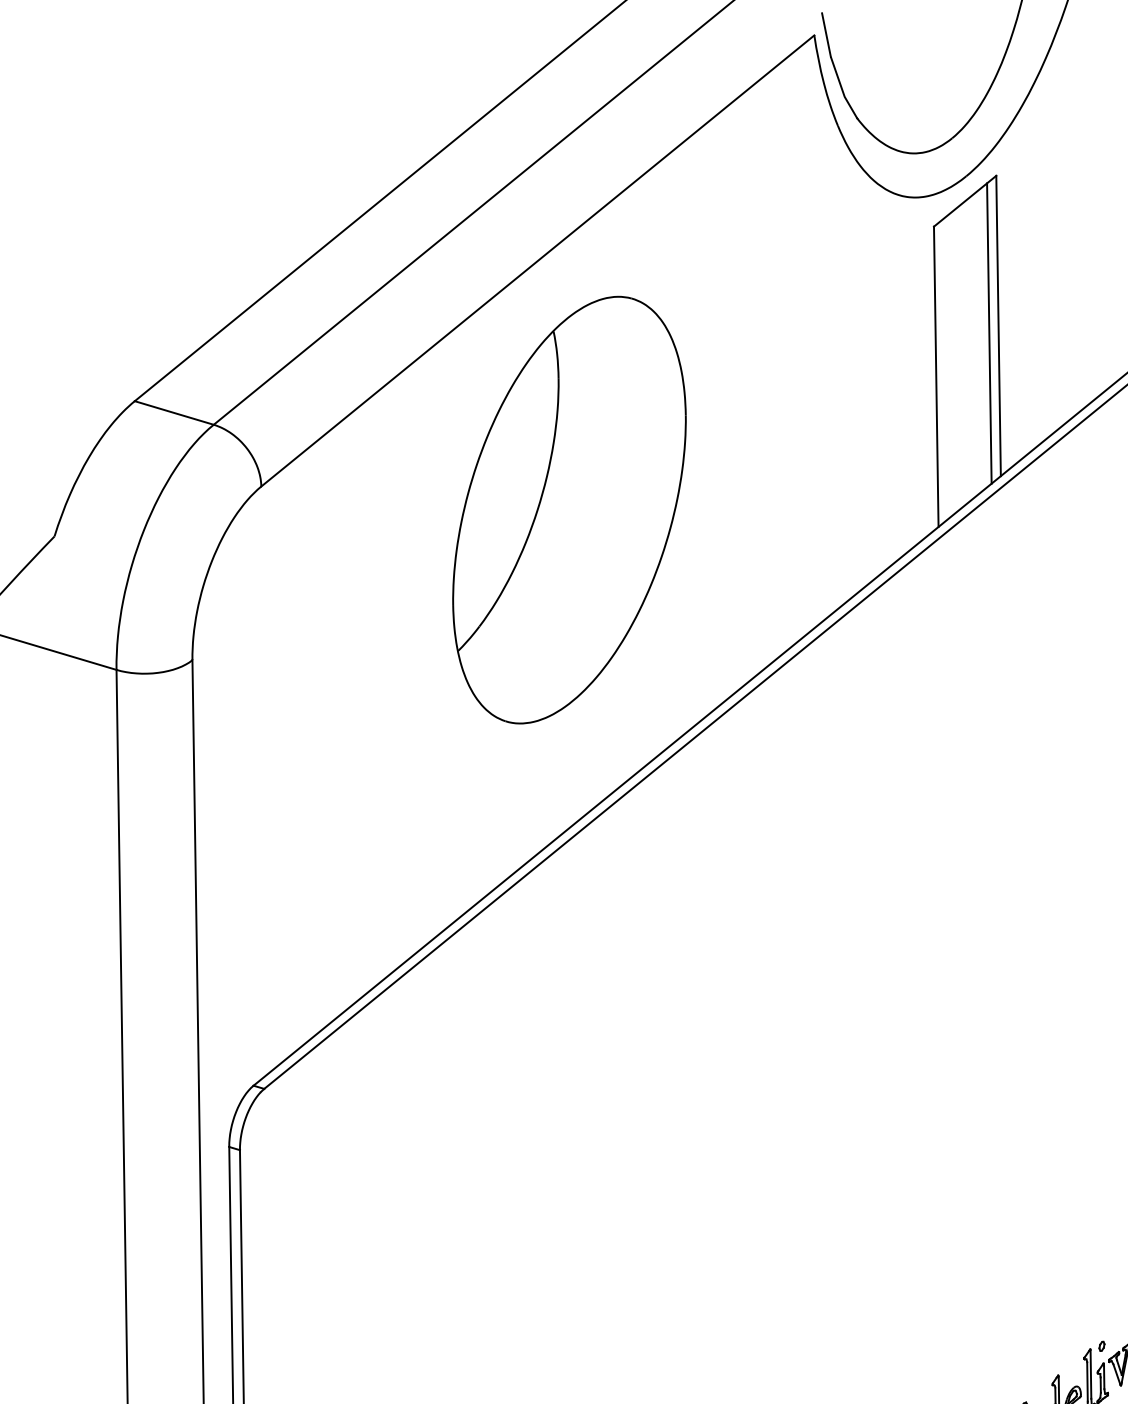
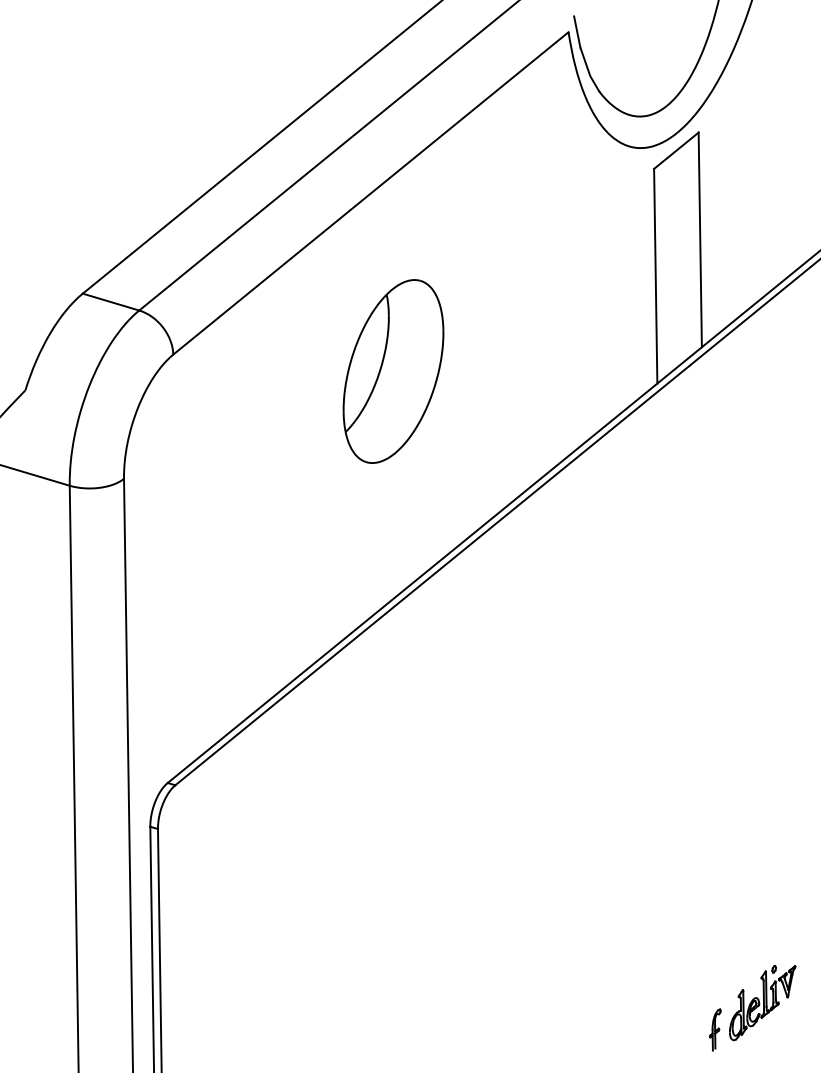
line: (989, 332) -> (693, 244), removed
part: (569, 510) -> (393, 371), size x0.6

